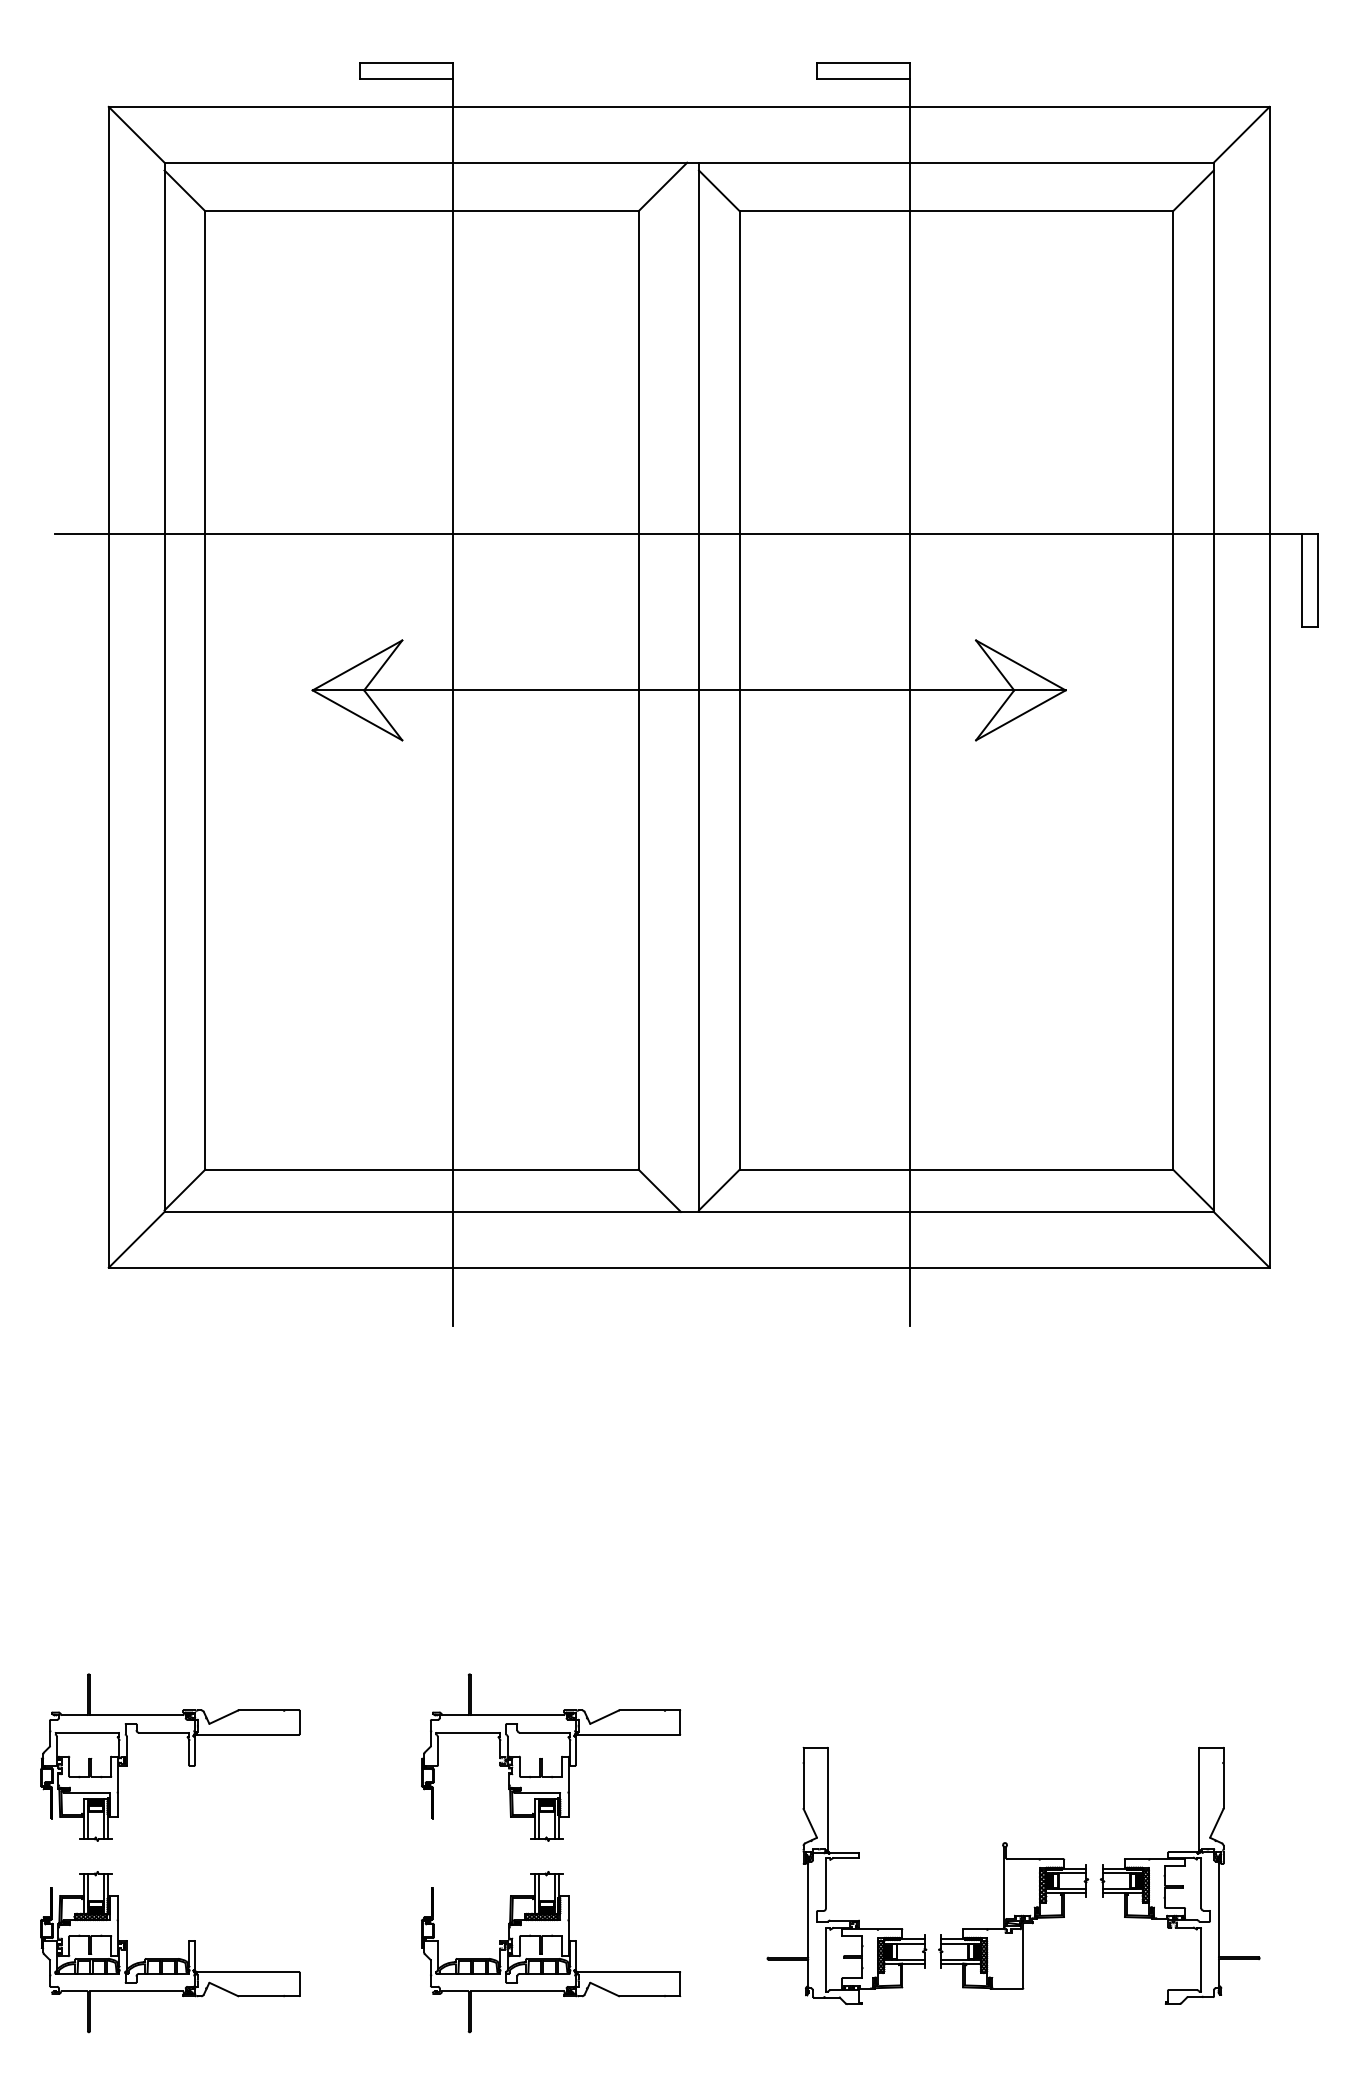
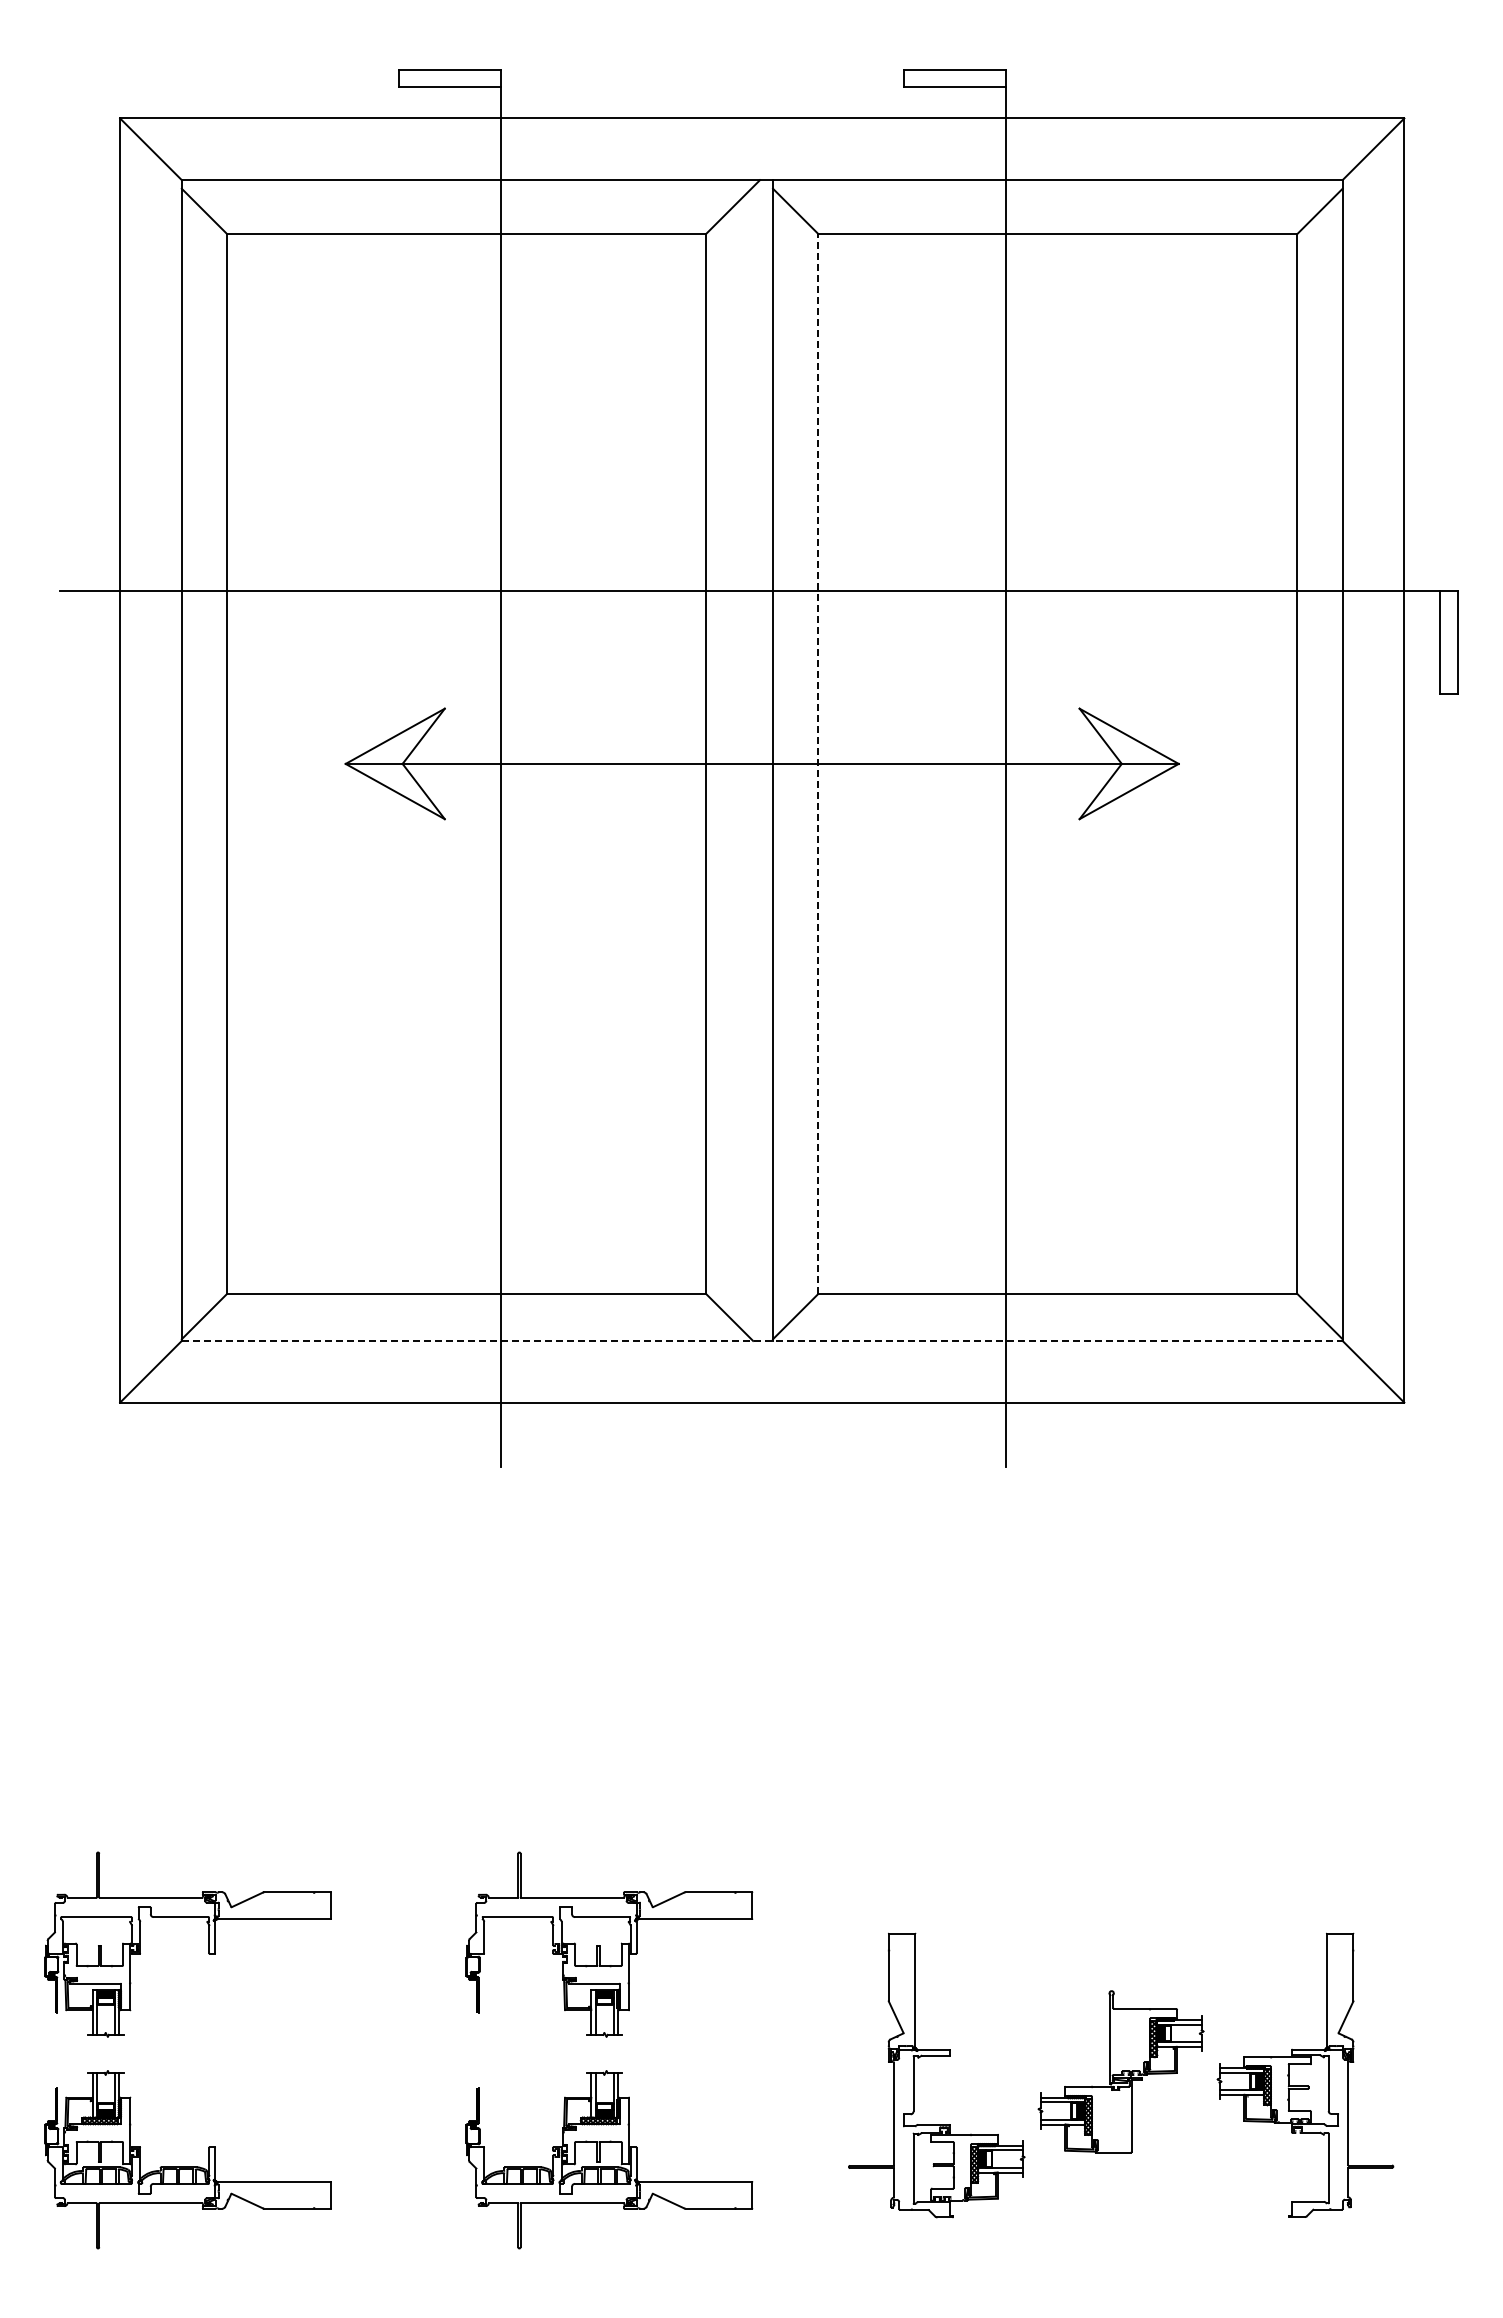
line: (740, 690) -> (818, 763), solid -> dashed
line: (689, 1211) -> (762, 1340), solid -> dashed
part: (1013, 1915) -> (1120, 2071), moved

